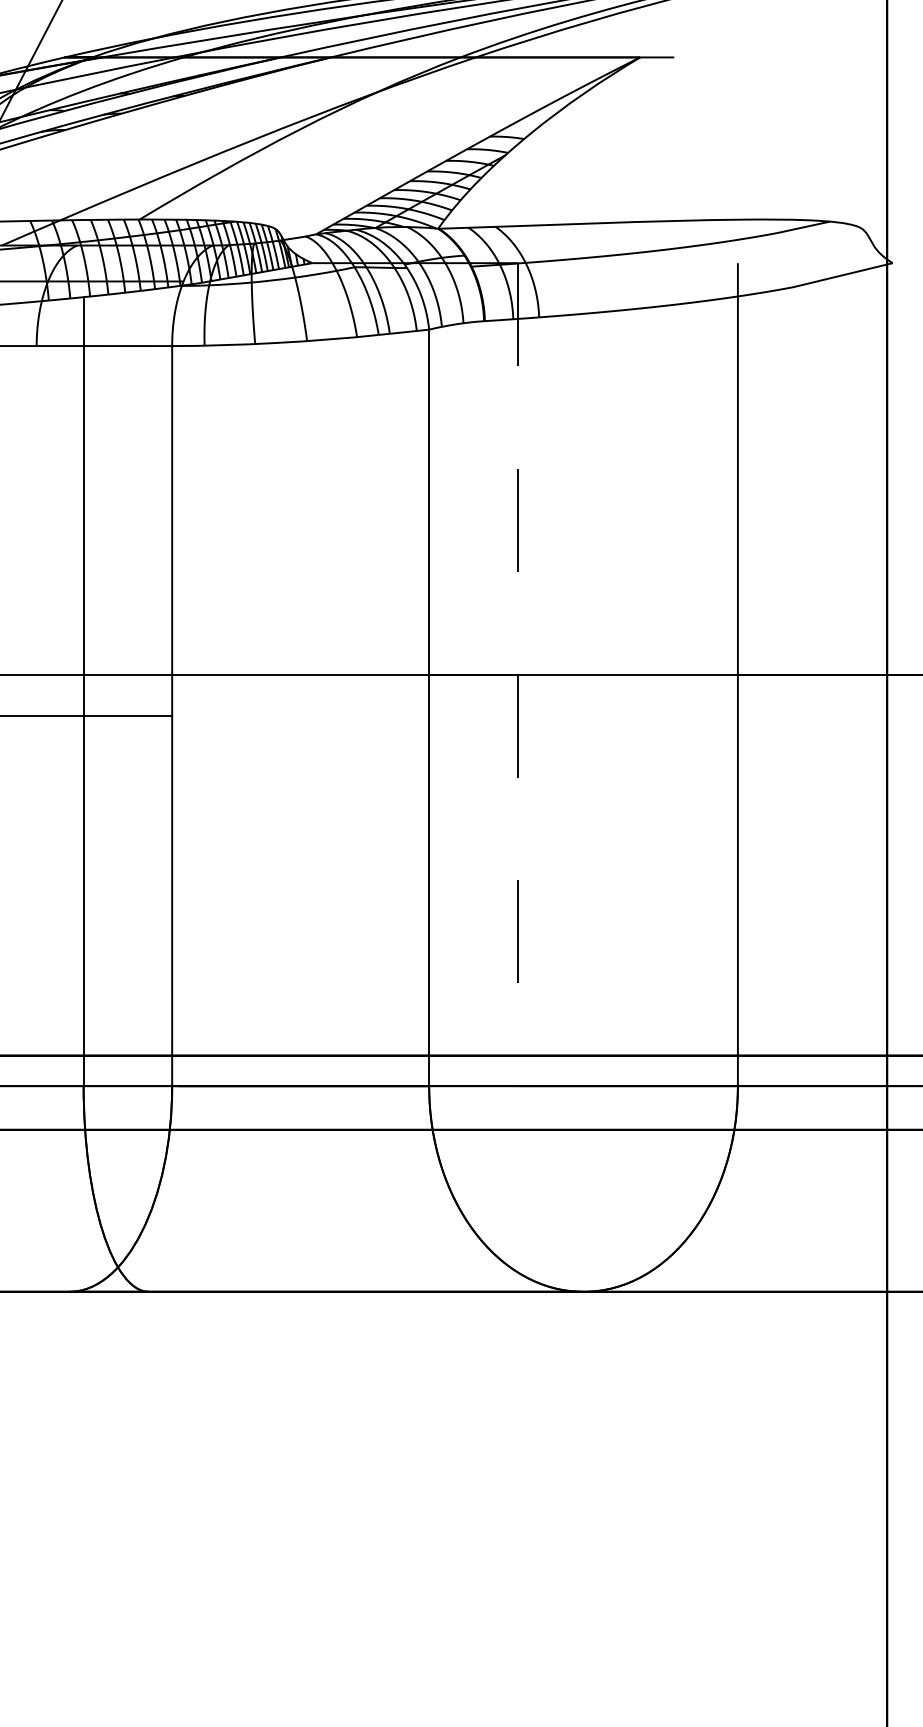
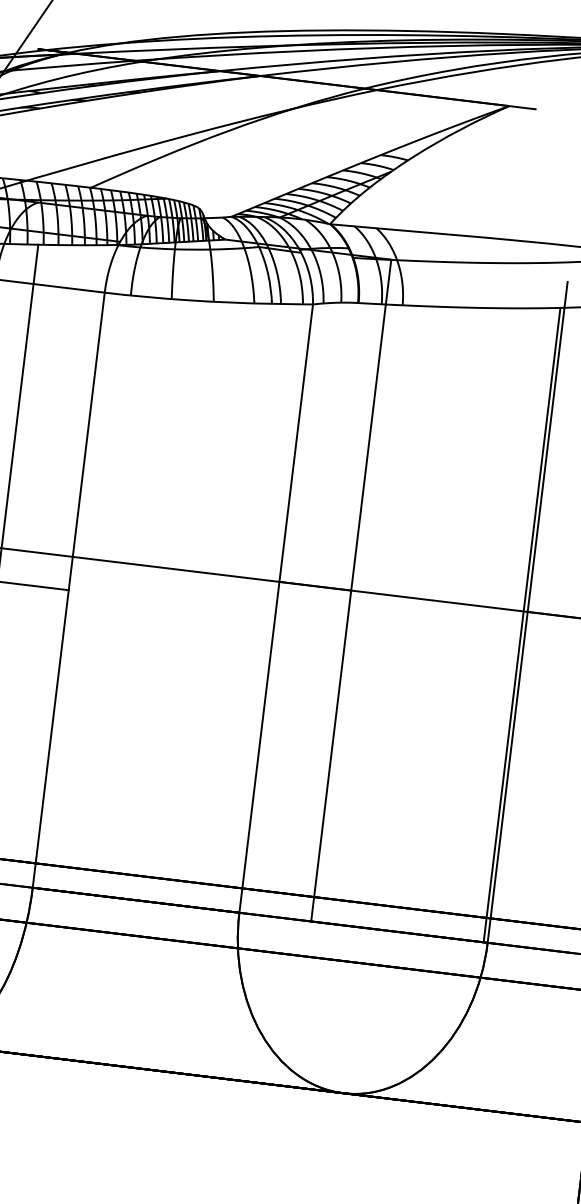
line: (518, 675) -> (351, 591), dashed -> solid
line: (732, 691) -> (521, 624), added

